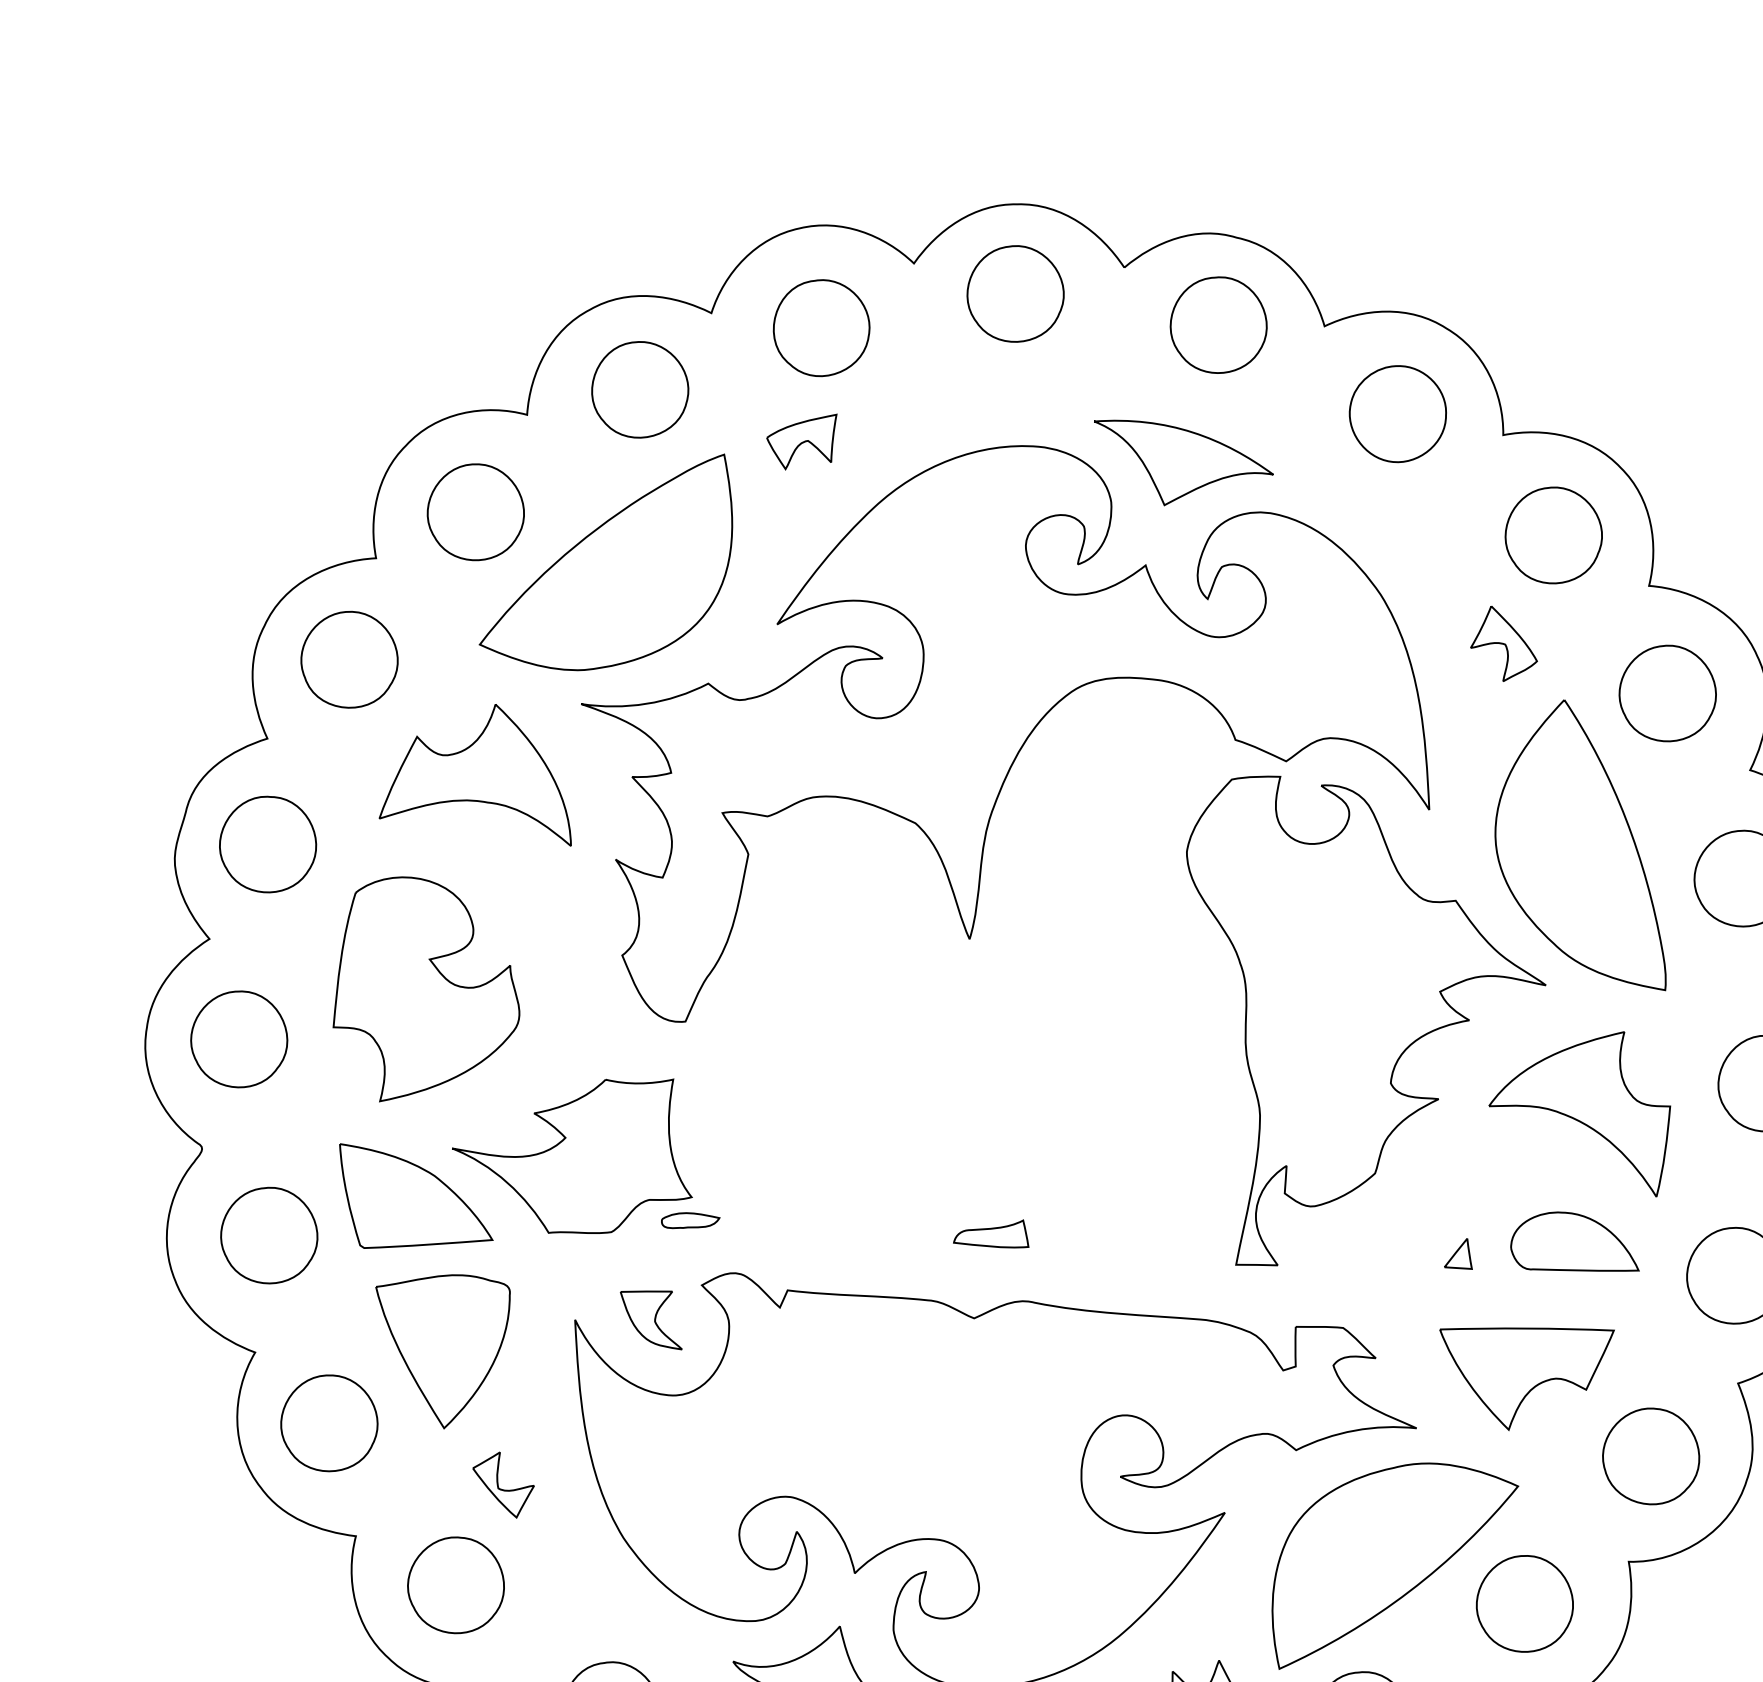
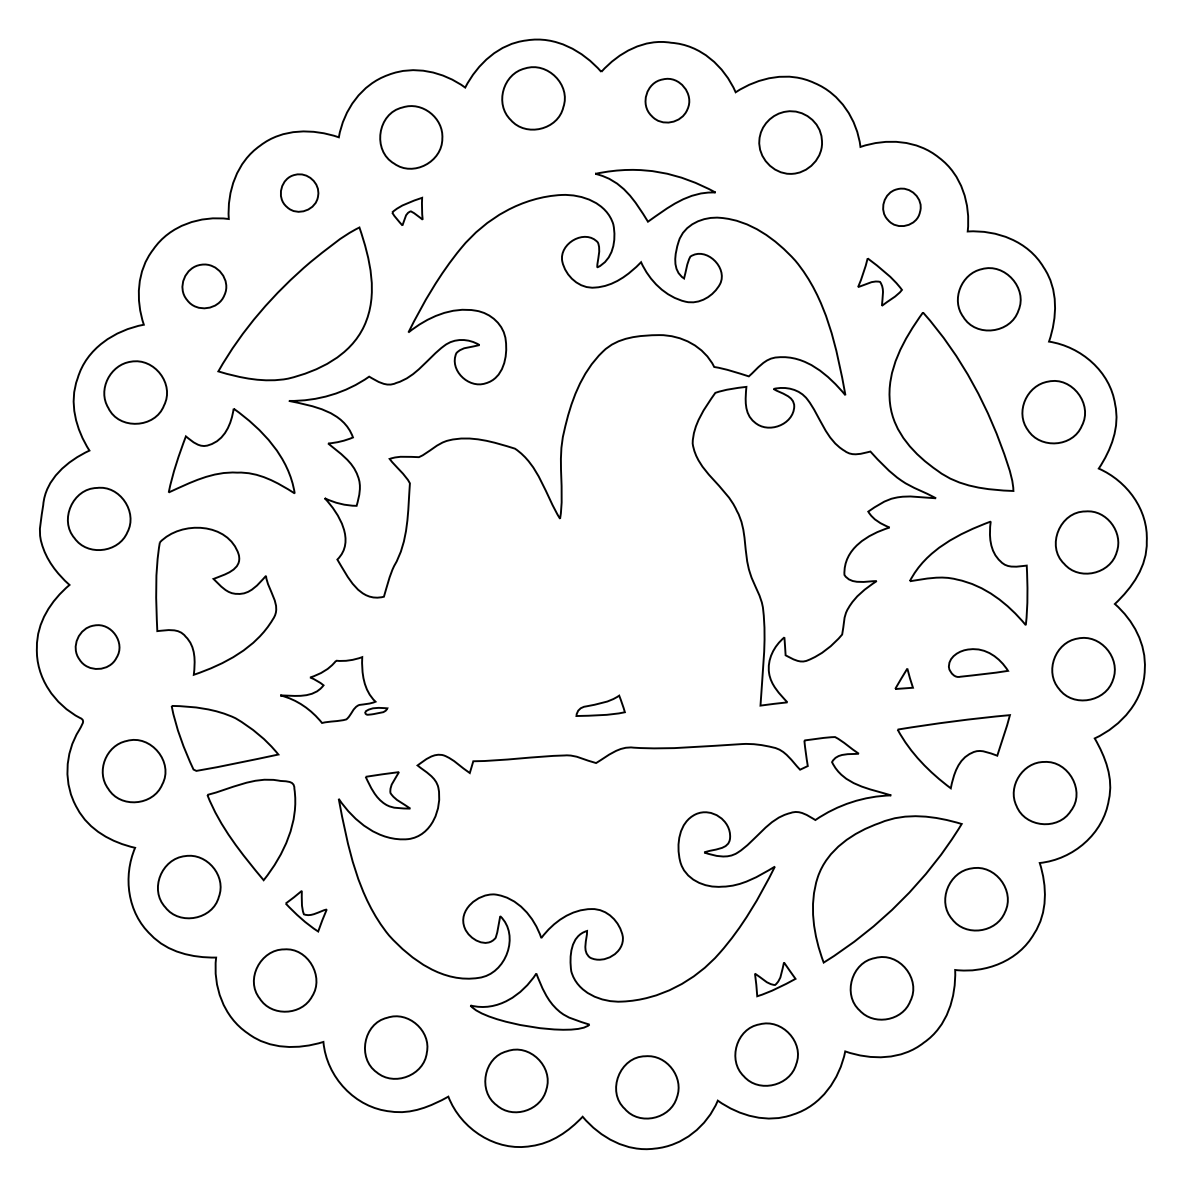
part: (1219, 324) -> (667, 100), size x0.7
part: (640, 389) -> (299, 192), size x0.6
part: (800, 440) -> (407, 211), size x0.7
part: (476, 512) -> (204, 286), size x0.7
part: (1553, 535) -> (901, 207), size x0.6
part: (239, 1038) -> (97, 646), size x0.7
part: (589, 1152) -> (333, 689), size x0.6
part: (1576, 1244) -> (978, 662), size x0.7

